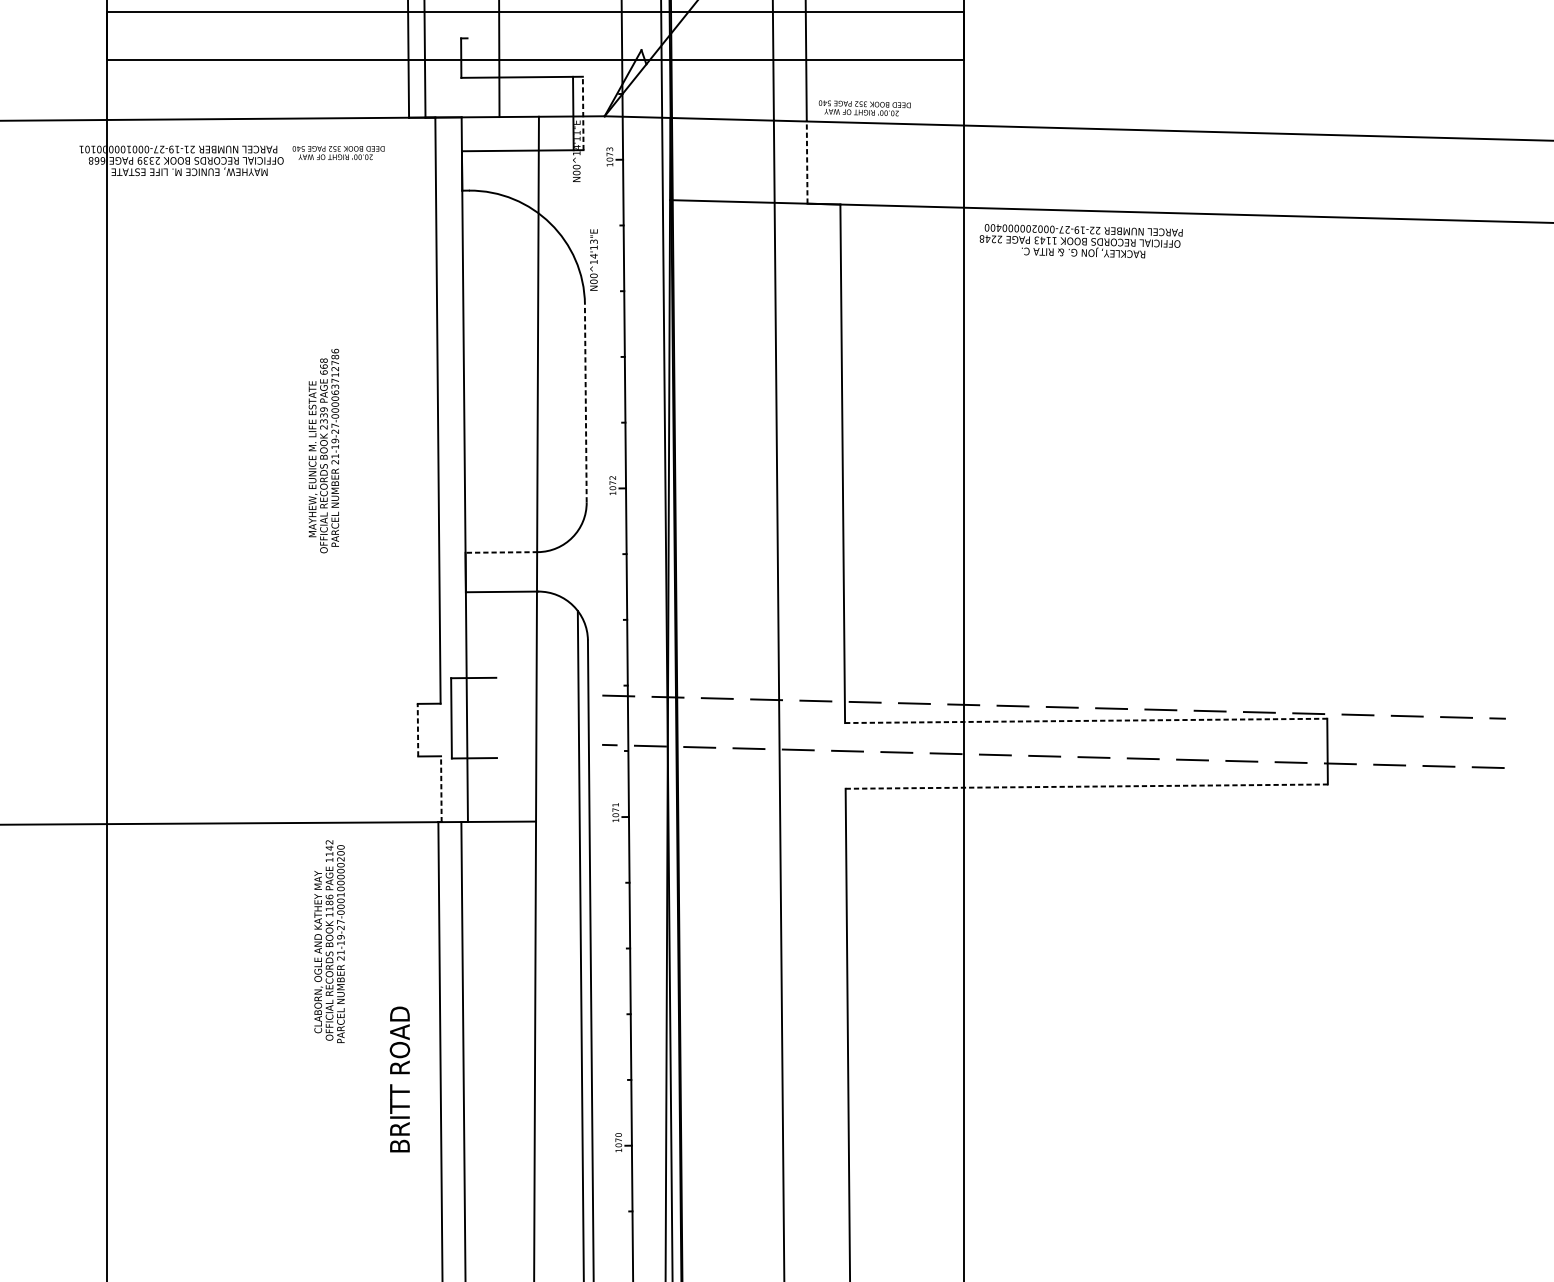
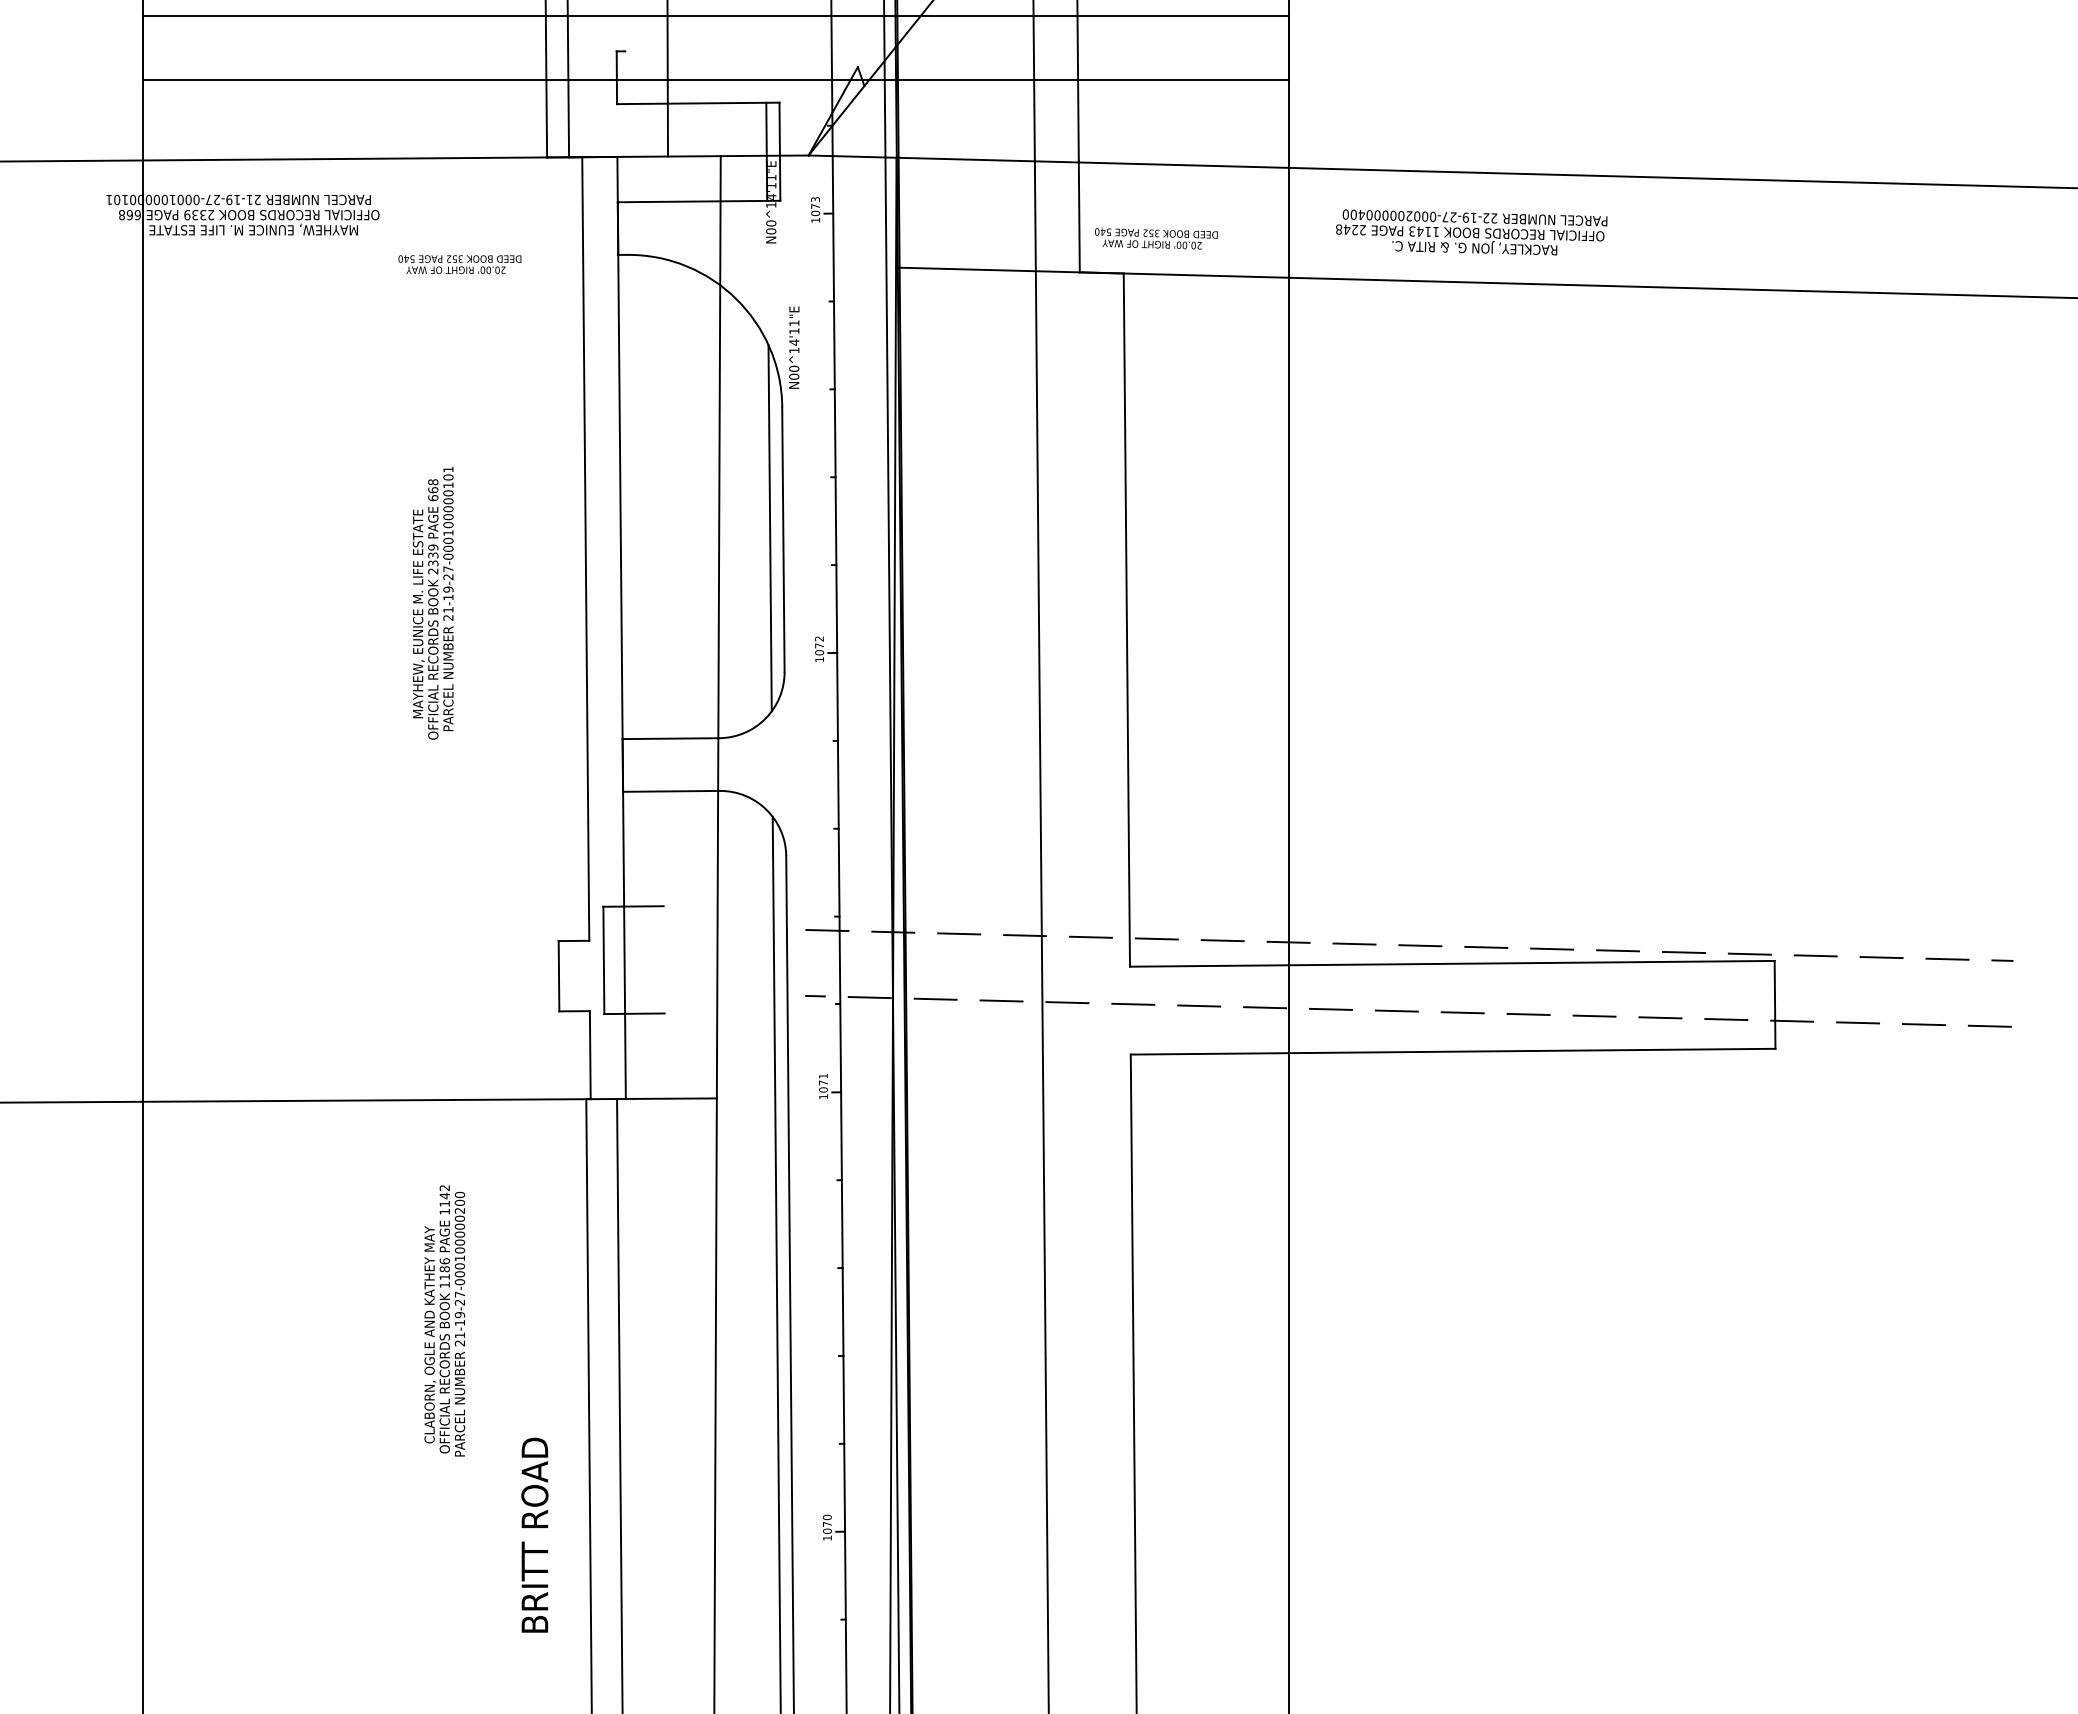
text: (864, 108) -> (1156, 238), moved
line: (582, 113) -> (779, 151), dashed -> solid
text: (338, 152) -> (459, 264), moved
line: (807, 161) -> (1079, 216), dashed -> solid
text: (594, 241) -> (794, 323), 14'13"E -> 14'11"E
text: (1081, 241) -> (1471, 232), moved
text: (335, 375) -> (448, 501), 21-19-27-000063712786 -> 21-19-27-000100000101
line: (575, 395) -> (769, 528), added
line: (585, 403) -> (783, 539), dashed -> solid
line: (501, 552) -> (670, 738), dashed -> solid
line: (1086, 720) -> (1452, 963), dashed -> solid
line: (418, 729) -> (559, 975), dashed -> solid
line: (1087, 786) -> (1453, 1051), dashed -> solid
line: (441, 788) -> (590, 1054), dashed -> solid
text: (329, 941) -> (444, 1320), moved
text: (399, 1078) -> (534, 1534), moved

